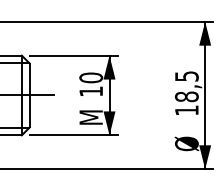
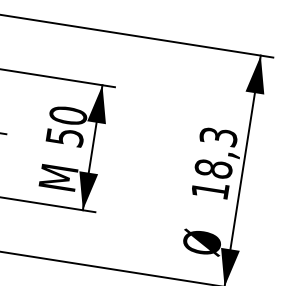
text: (186, 76) -> (218, 136), 18,5 -> 18,3
text: (91, 91) -> (65, 137), 10 -> 50

